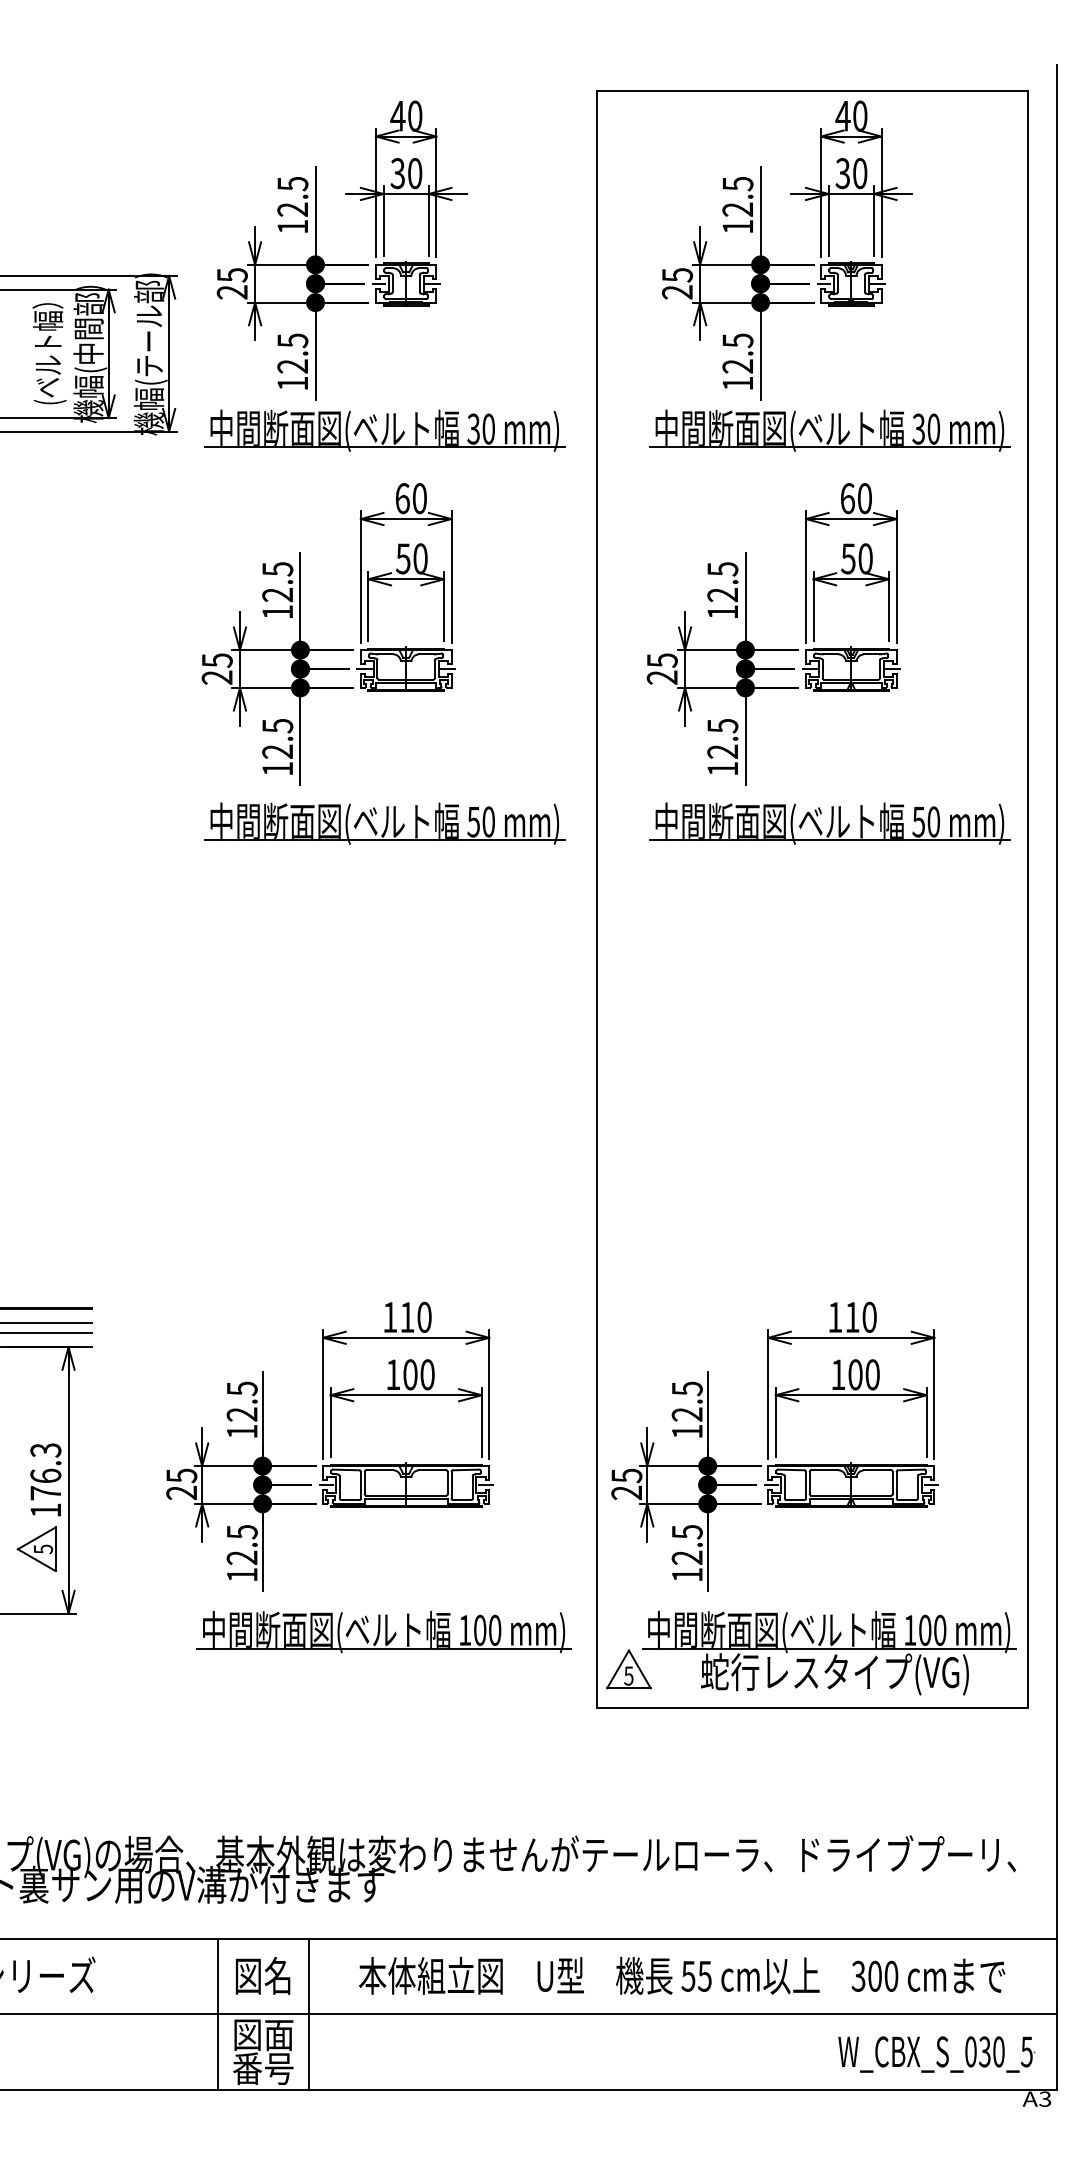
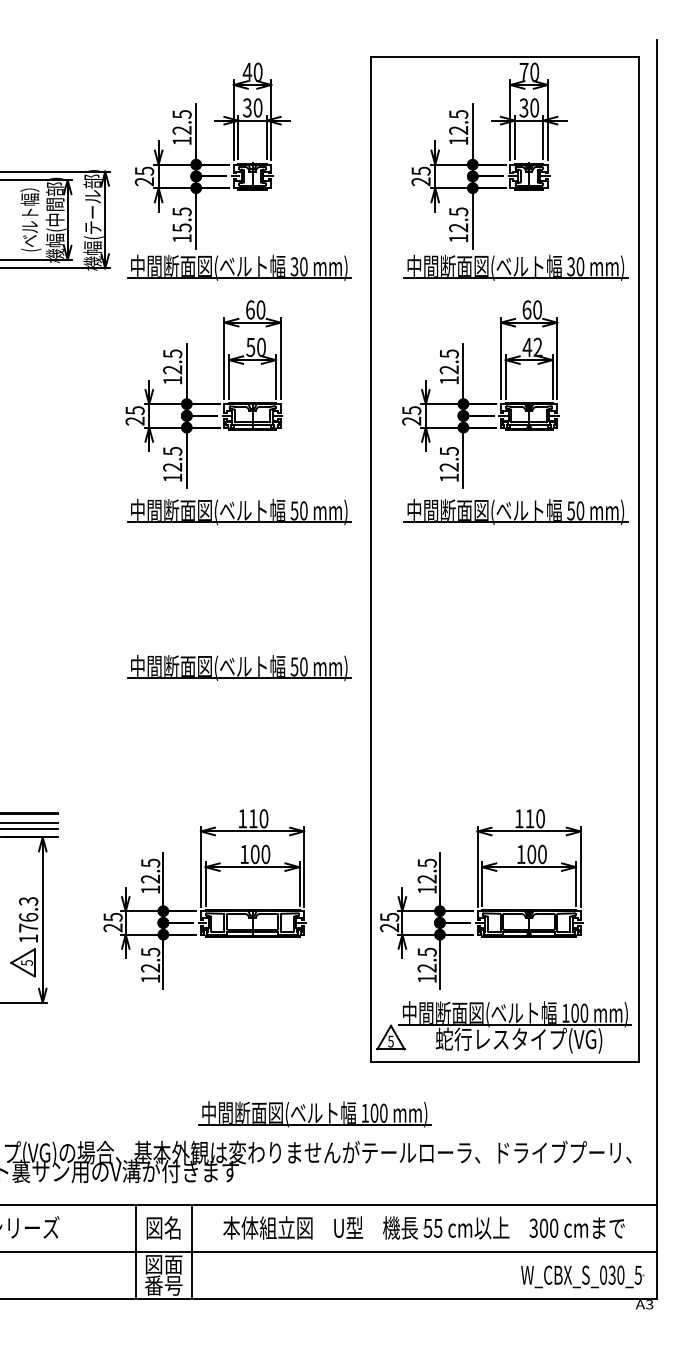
text: (842, 116) -> (523, 72), 40 -> 70
text: (291, 365) -> (181, 227), 12.5 -> 15.5
text: (856, 558) -> (532, 347), 50 -> 42
part: (385, 1073) -> (239, 667), added
part: (383, 1632) -> (314, 1114), moved

